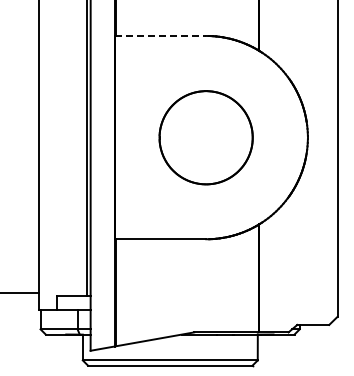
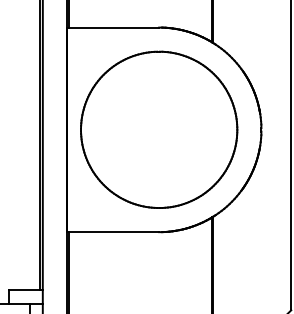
line: (160, 35) -> (113, 27), dashed -> solid
part: (205, 137) -> (158, 129), size x1.67

